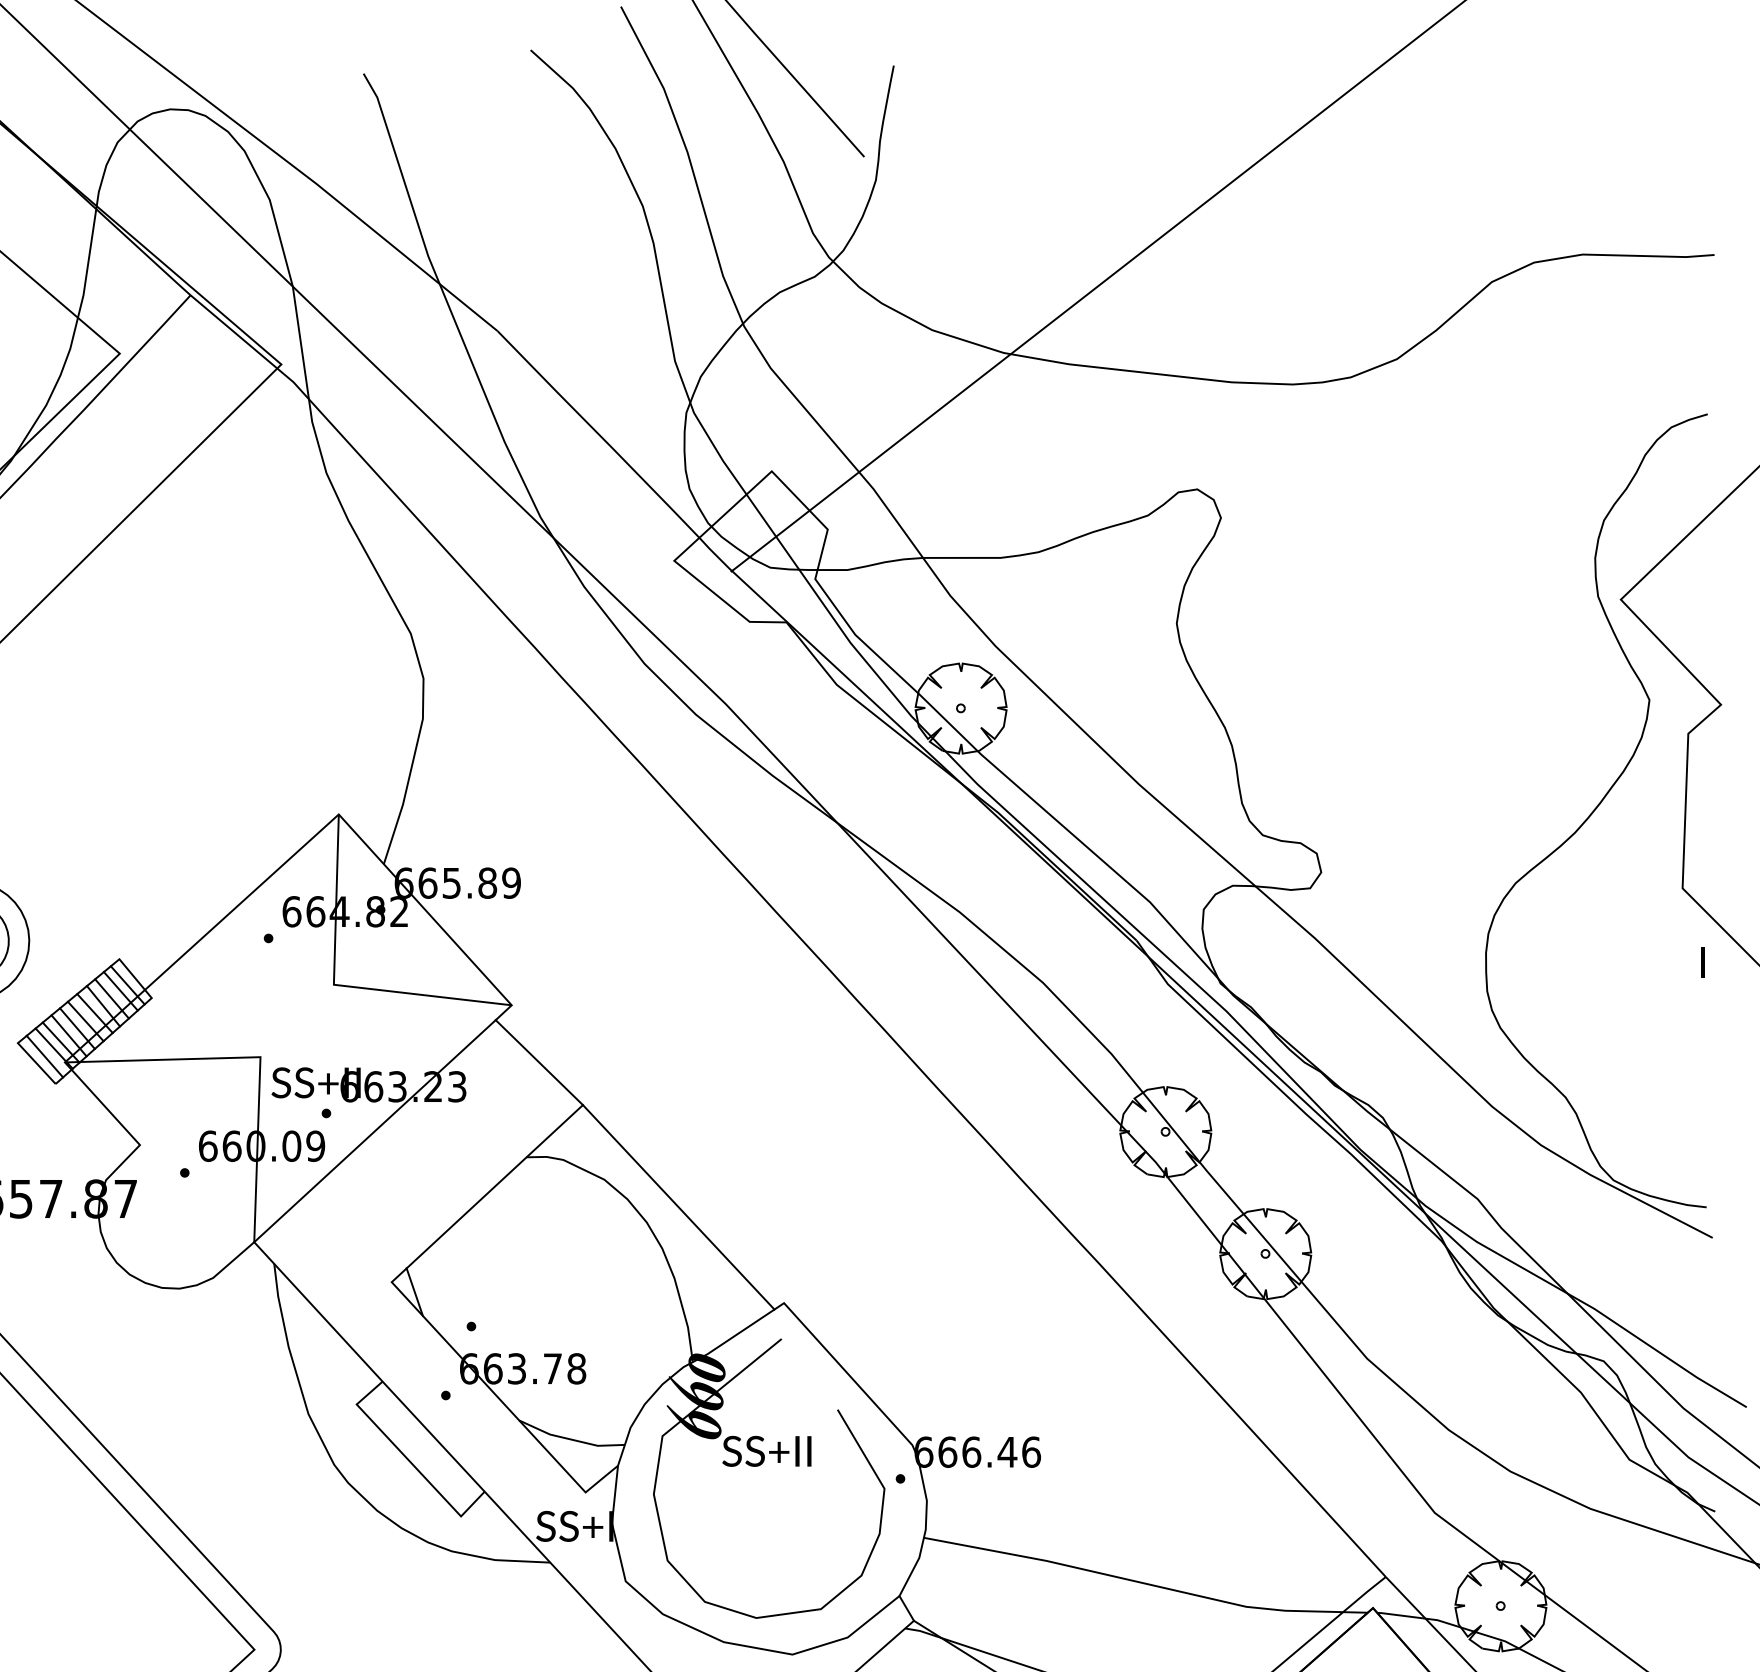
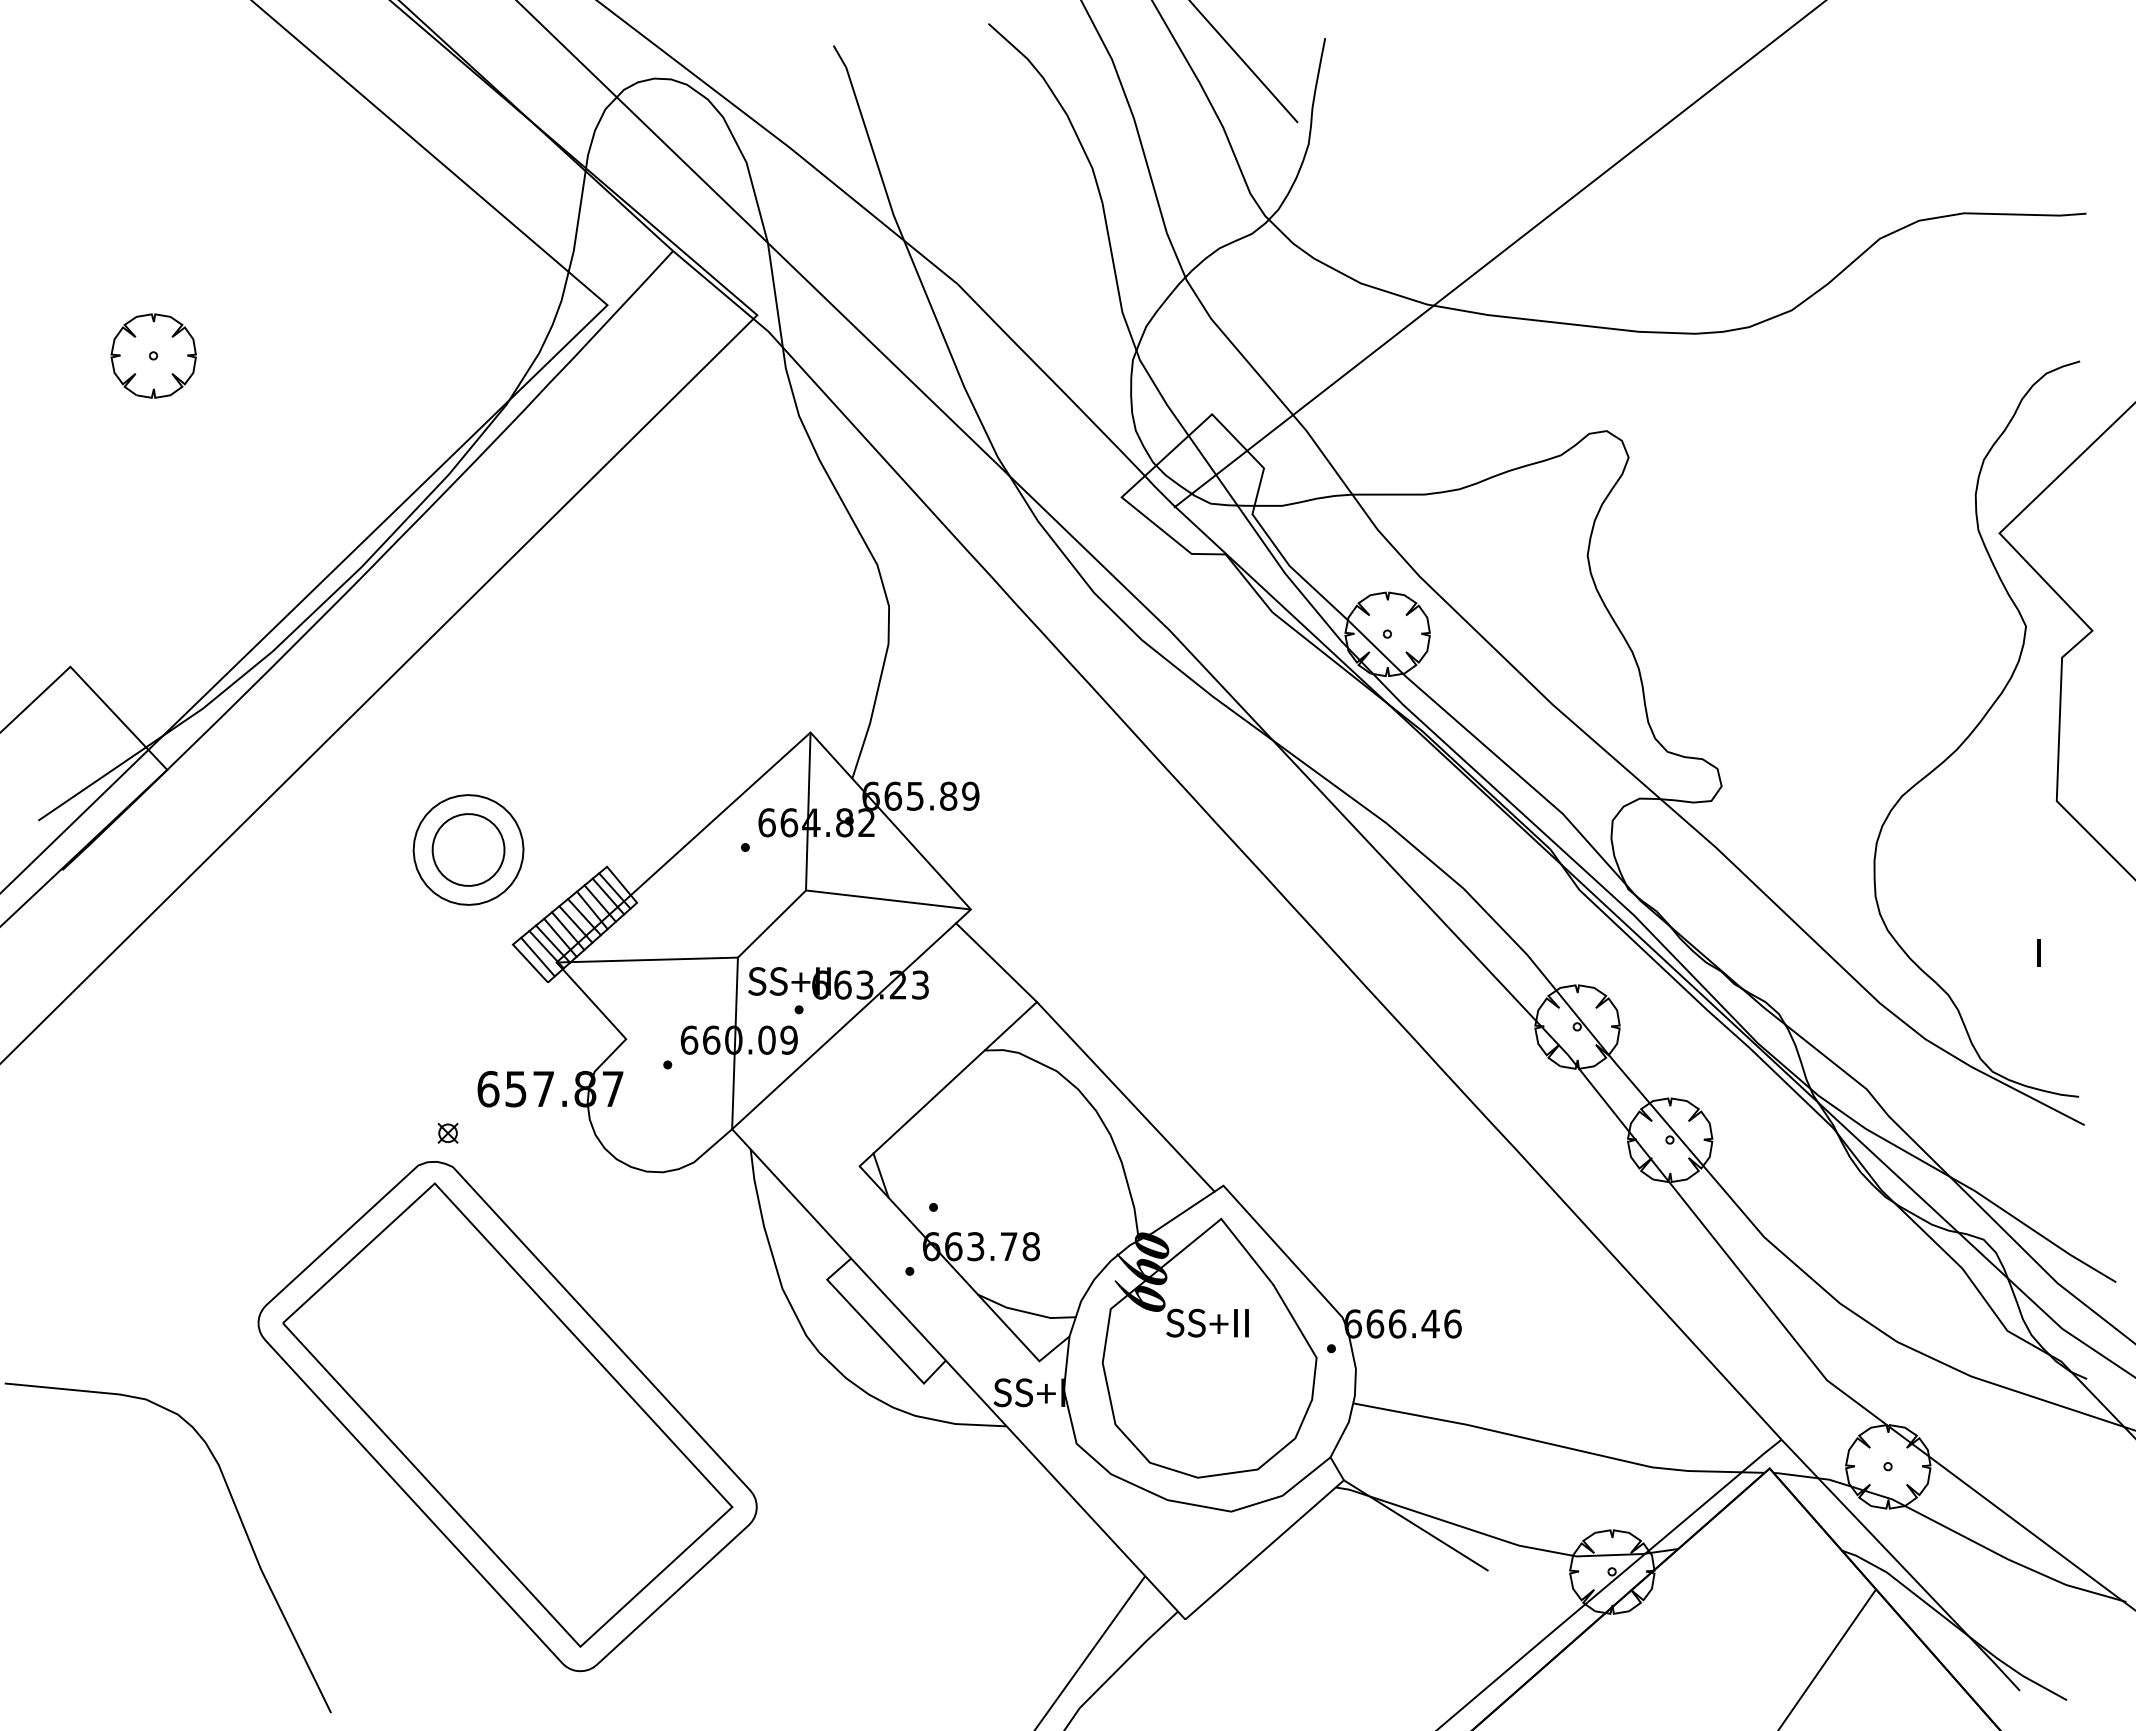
text: (1702, 962) -> (2038, 952), moved
line: (296, 1020) -> (771, 923), added
line: (809, 1374) -> (1247, 1251), added

